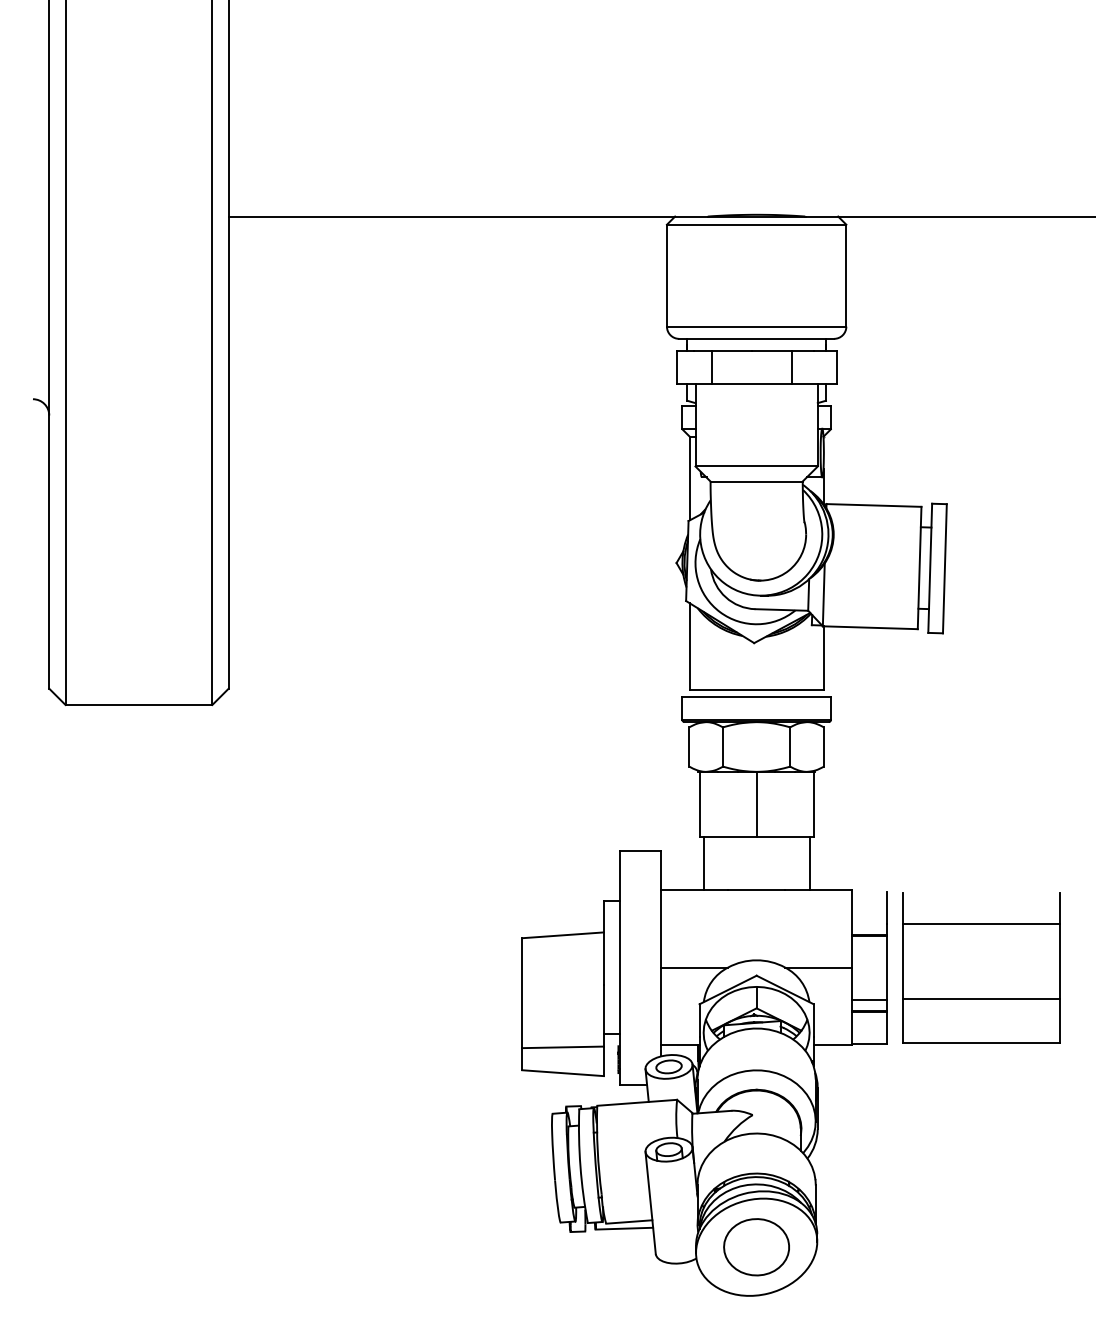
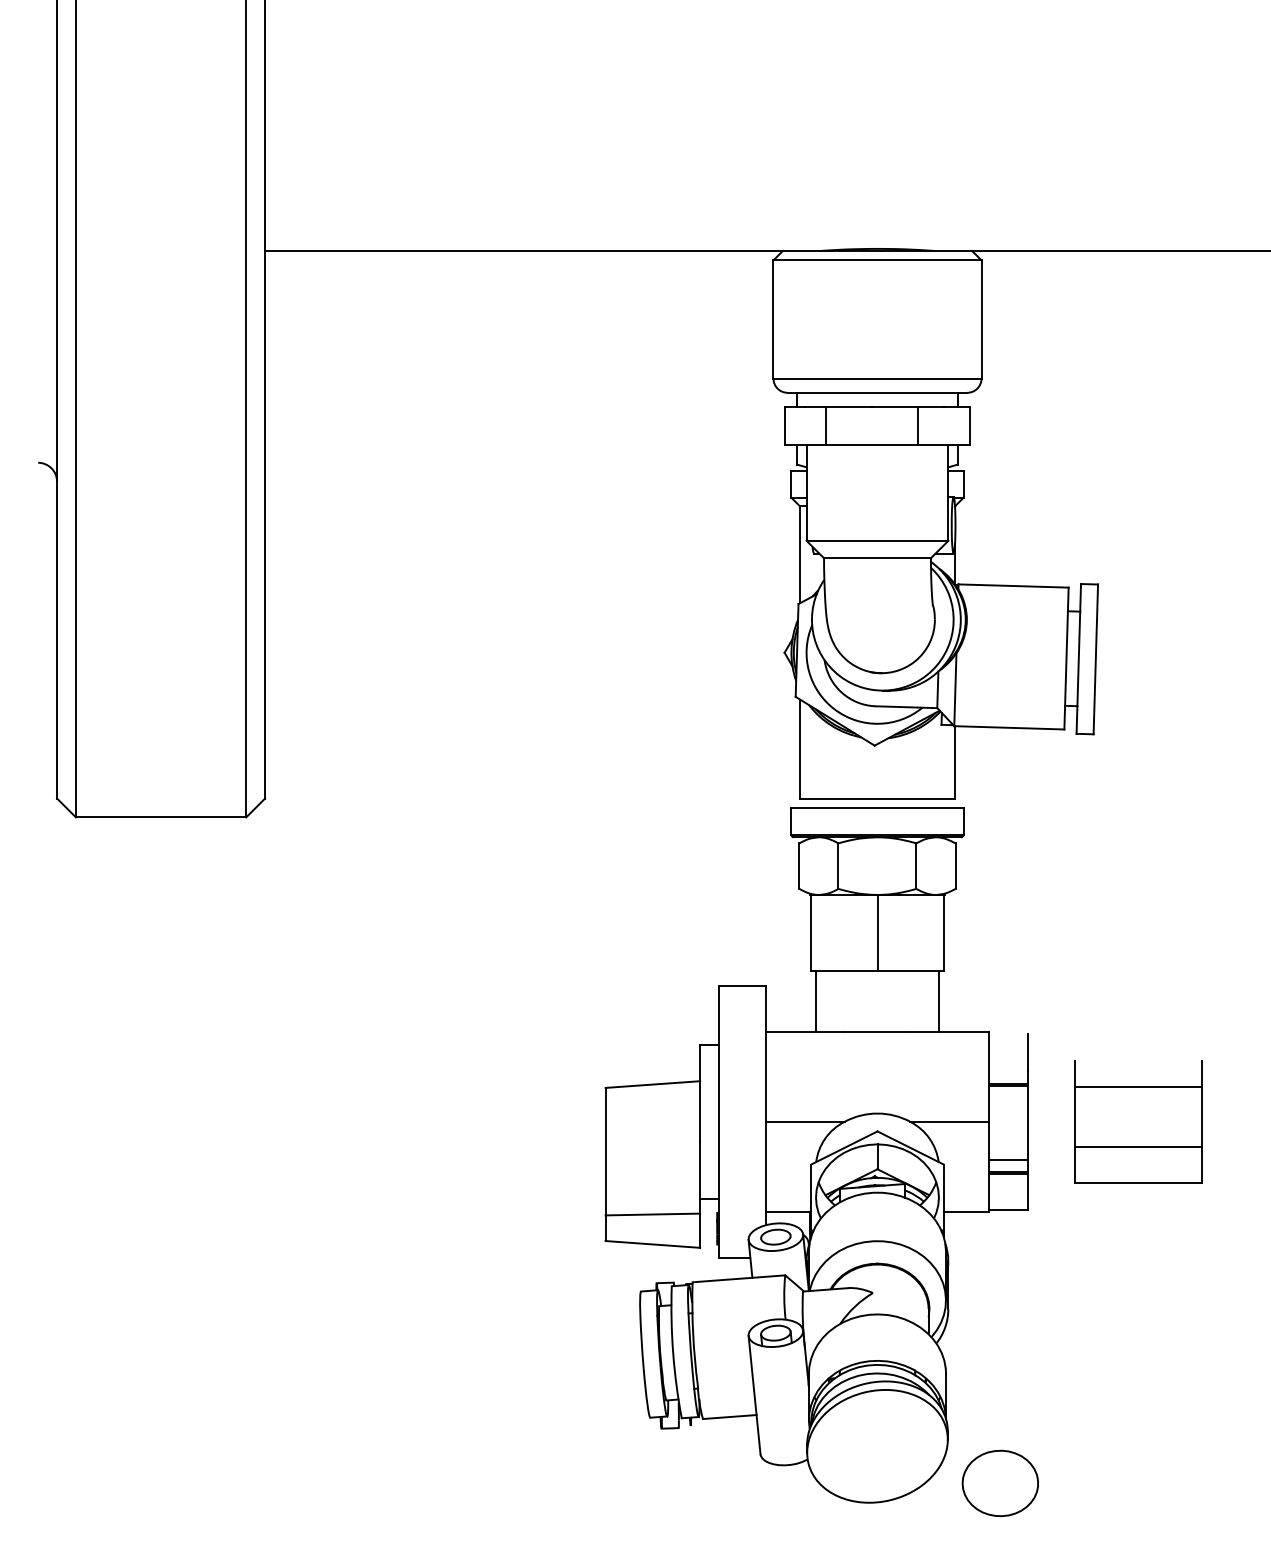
part: (981, 967) -> (1138, 1121), size x0.7
line: (624, 1228) -> (724, 1424), removed
part: (756, 1247) -> (1000, 1483), moved

